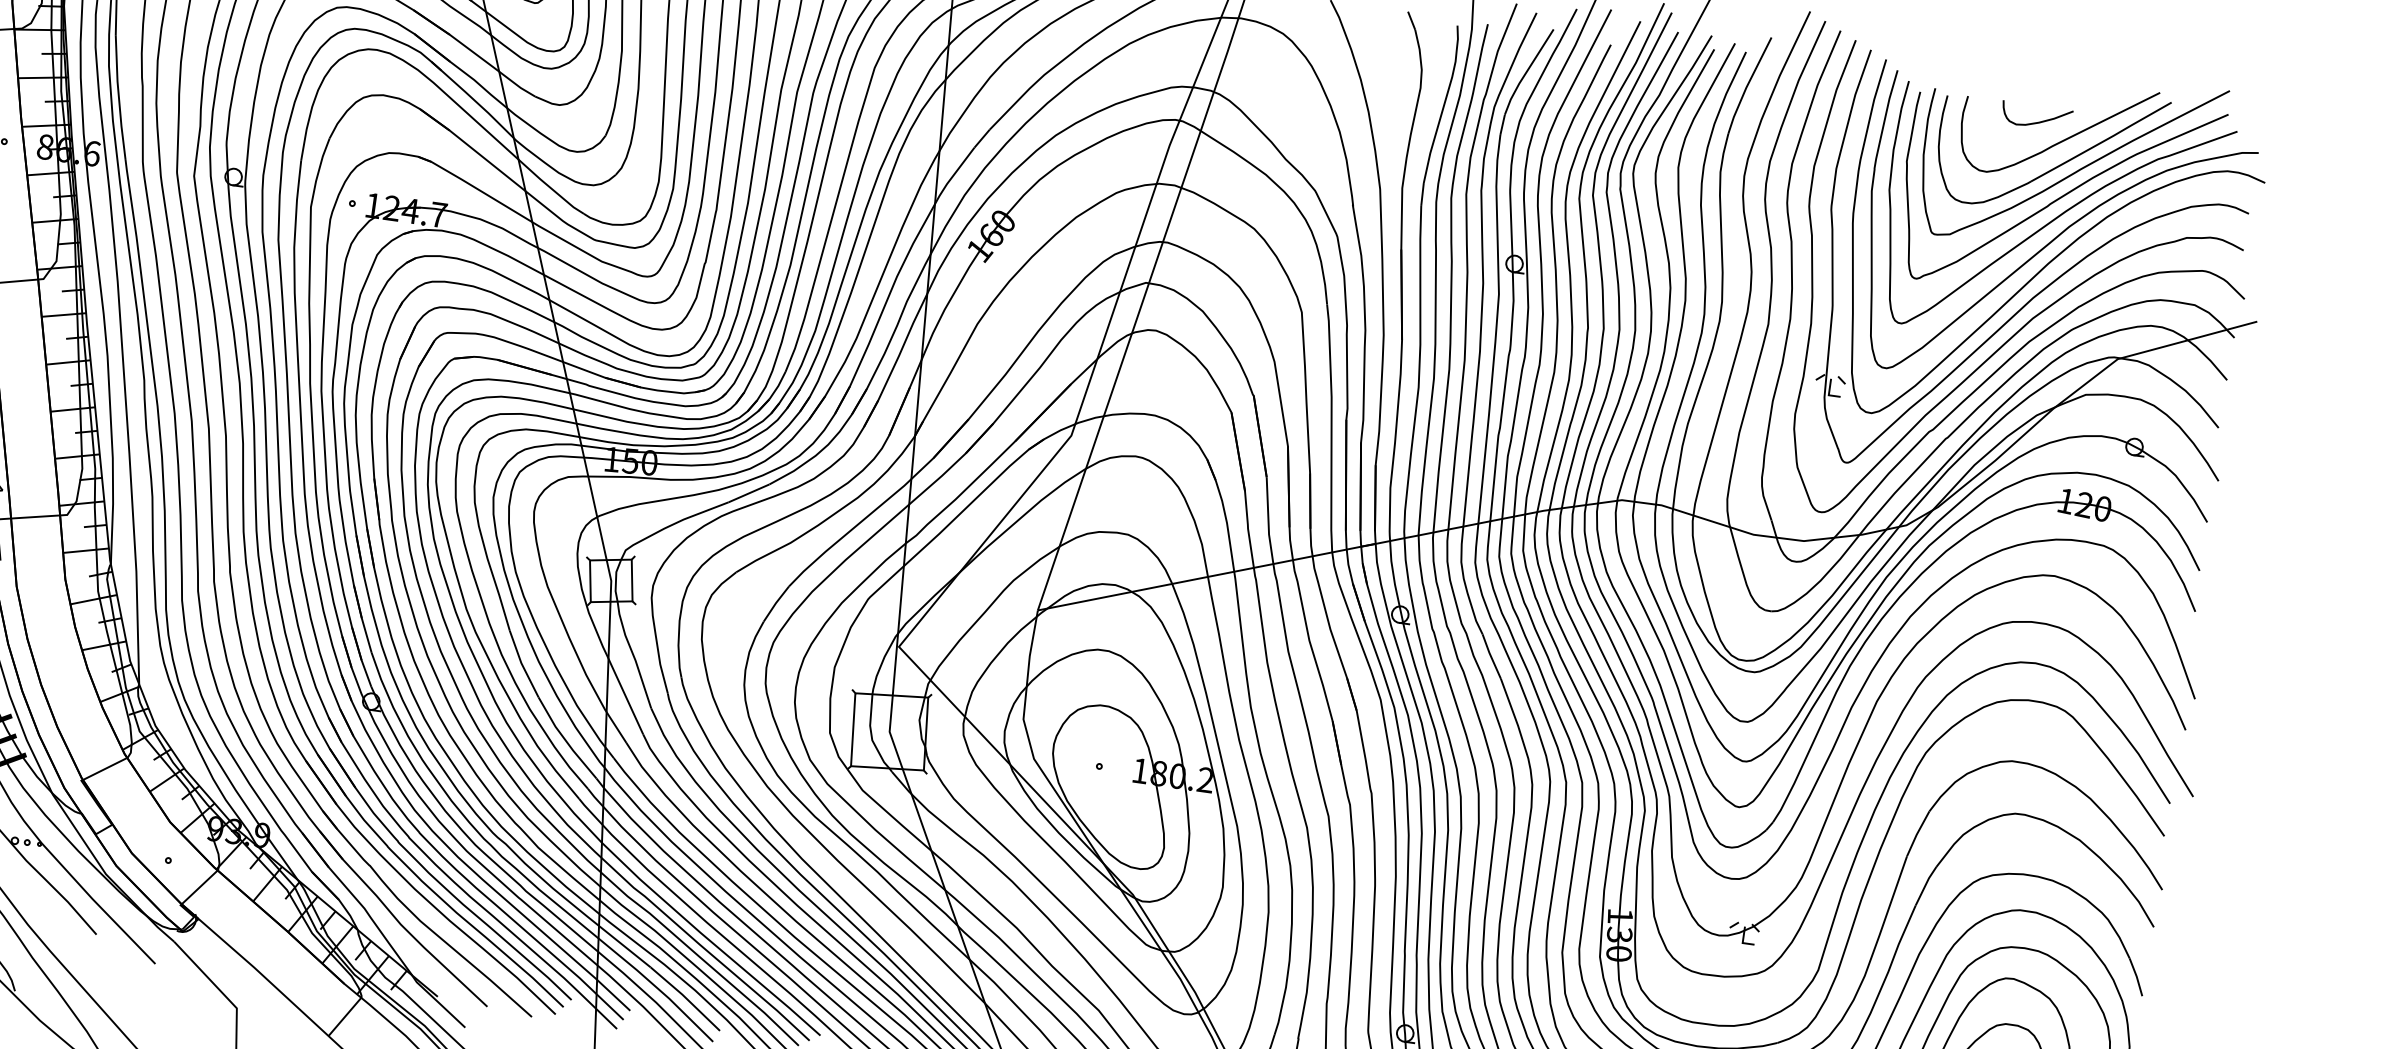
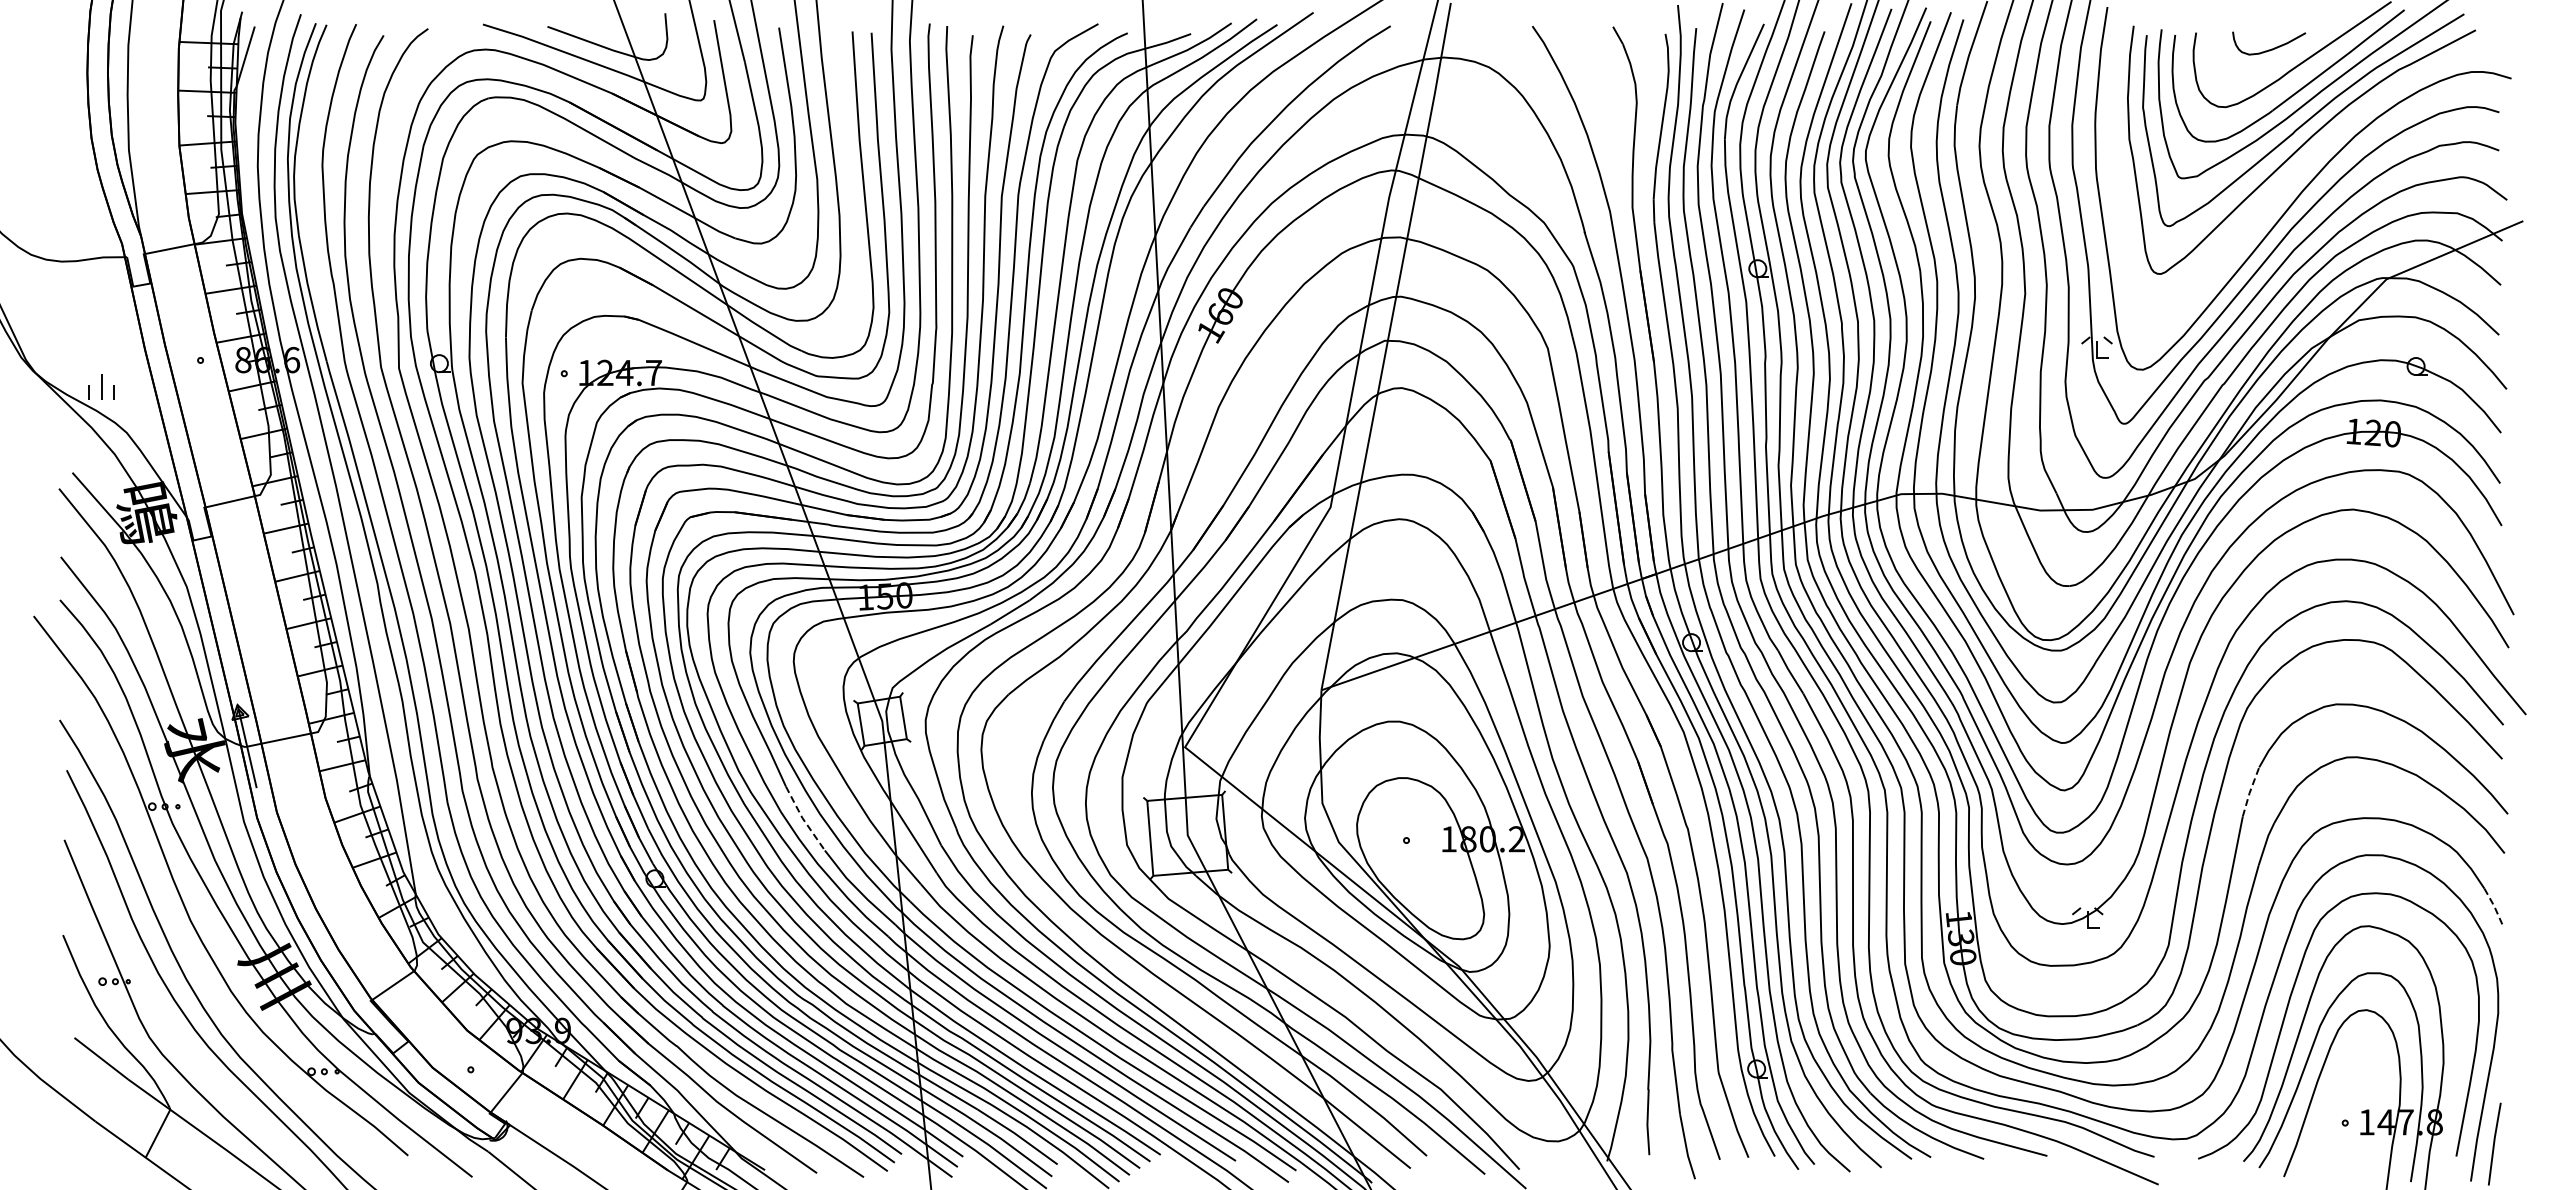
curve: (2054, 240) -> (2304, 167), removed
line: (522, 664) -> (803, 819), solid -> dashed
line: (1916, 834) -> (2249, 792), solid -> dashed
line: (2136, 976) -> (2494, 906), solid -> dashed

